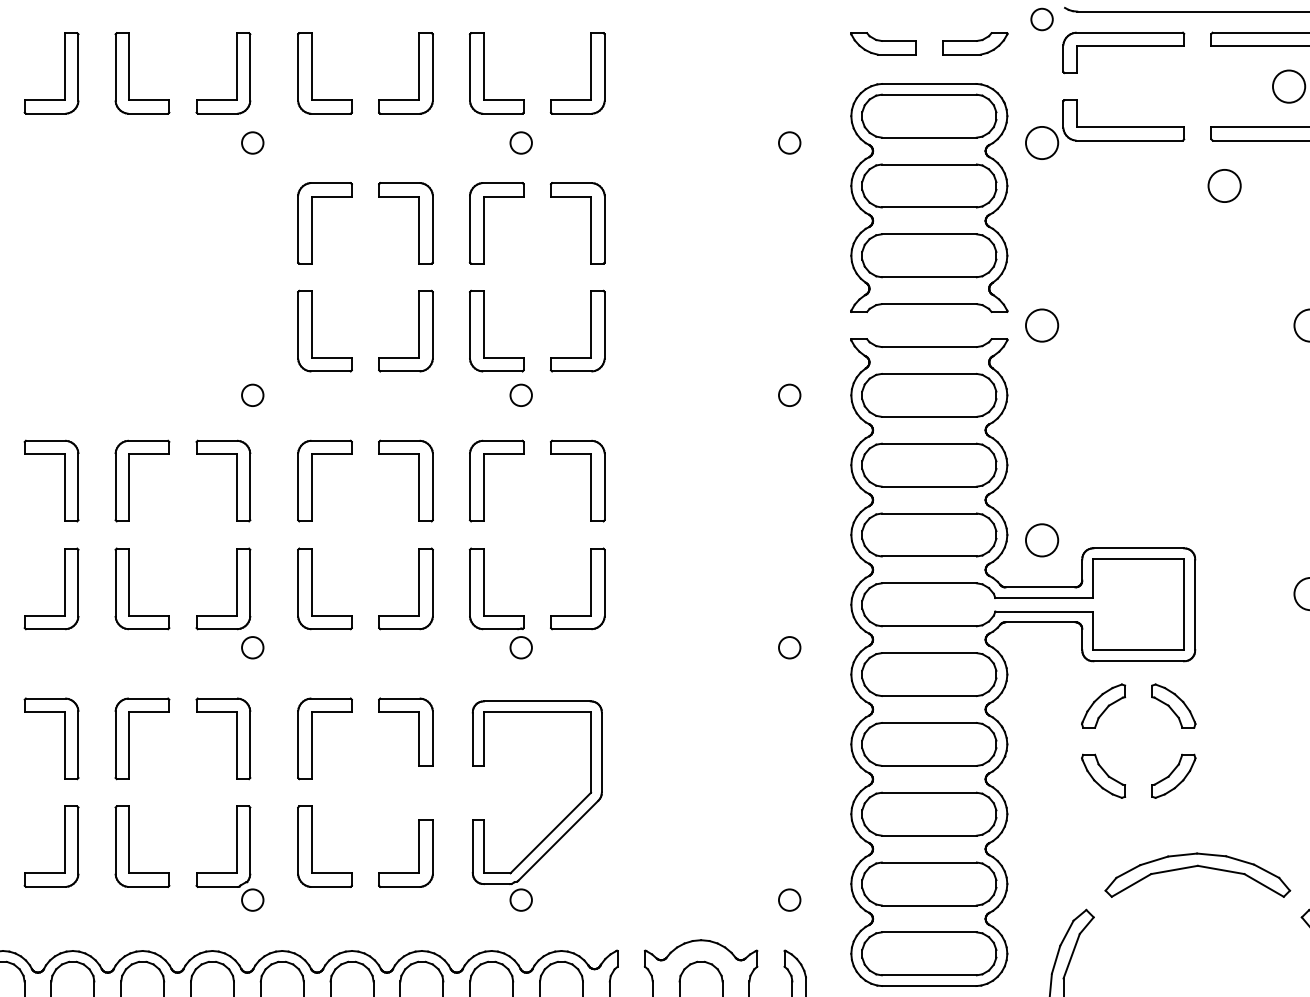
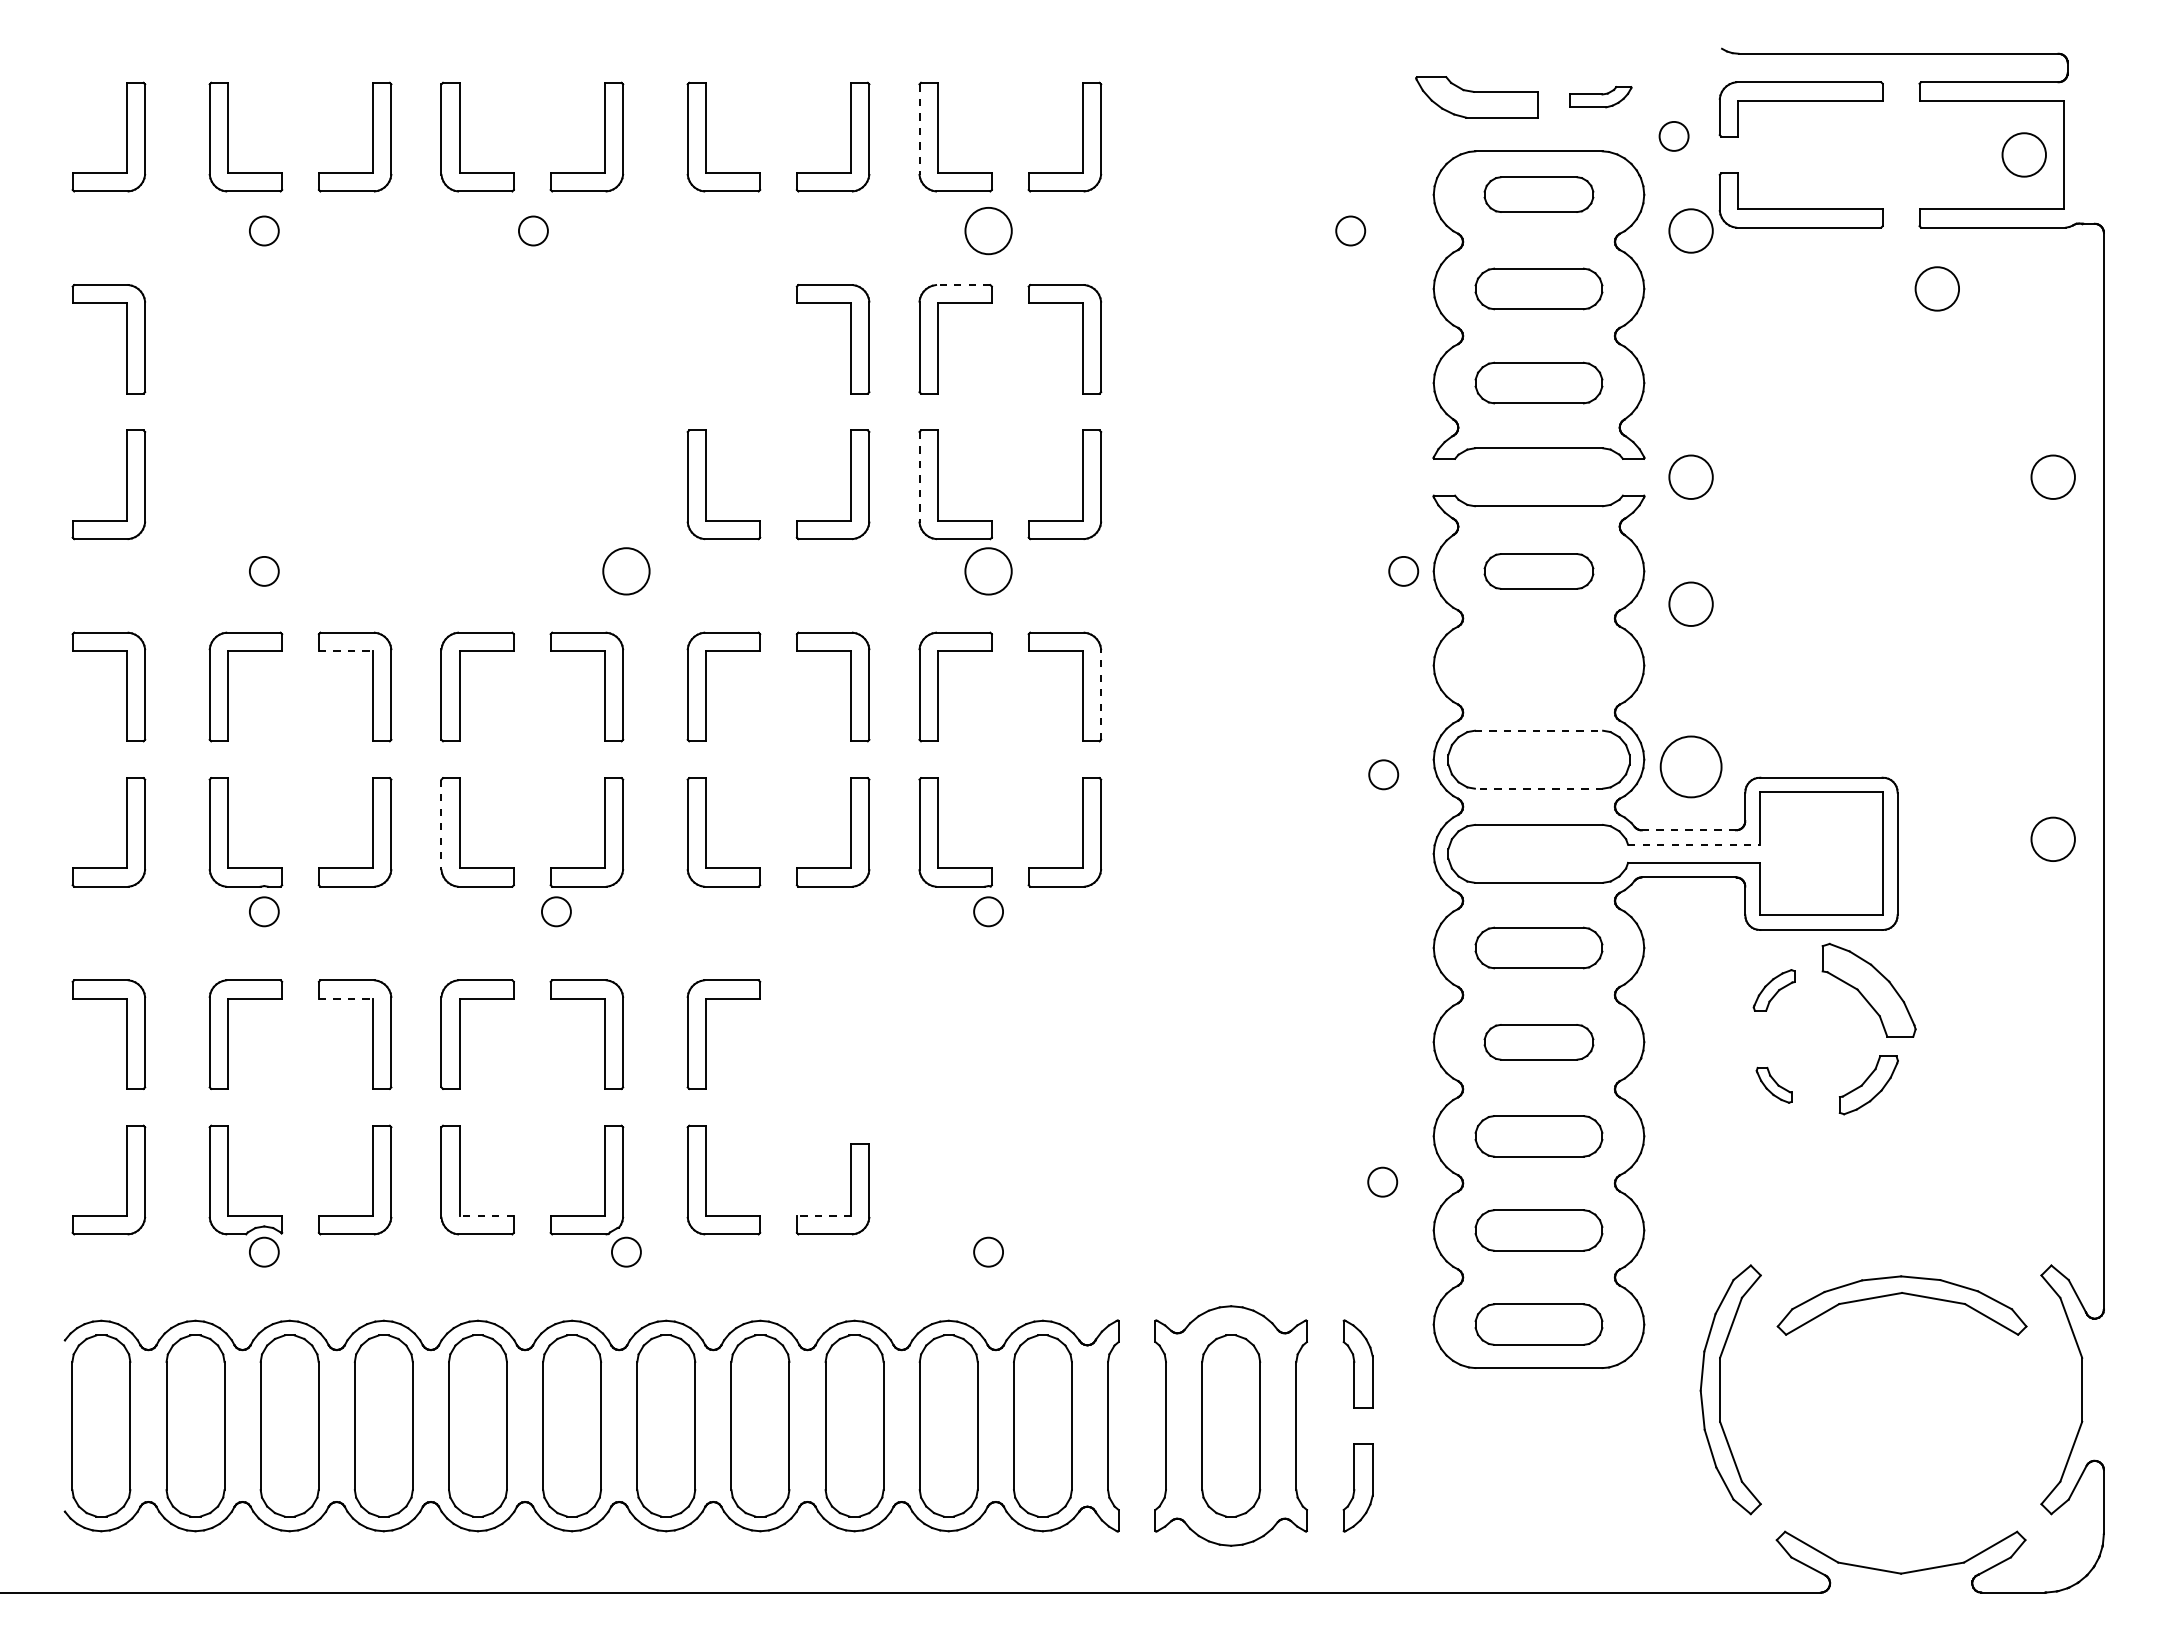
circle: (1041, 19) -> (1673, 136), moved
part: (882, 43) -> (1476, 96), size x1.4
part: (974, 43) -> (1600, 96), size x0.7
line: (470, 68) -> (919, 130), solid -> dashed
part: (928, 115) -> (1538, 194), size x0.6
circle: (252, 142) -> (533, 230), moved
circle: (521, 142) -> (988, 230), size x1.6
line: (501, 183) -> (962, 285), solid -> dashed
part: (928, 185) -> (1538, 288), size x0.7
part: (312, 223) -> (706, 339), removed
part: (928, 255) -> (1538, 382), size x0.7
line: (470, 325) -> (919, 477), solid -> dashed
circle: (521, 394) -> (988, 570), size x1.6
circle: (252, 395) -> (626, 571), size x1.6
circle: (789, 395) -> (1403, 571), moved
part: (928, 395) -> (1538, 571), size x0.6
circle: (1041, 419) -> (1690, 603), added
line: (45, 454) -> (346, 651), solid -> dashed
part: (928, 465) -> (1538, 665), removed
line: (604, 486) -> (1101, 694), solid -> dashed
line: (929, 513) -> (1539, 730), solid -> dashed
circle: (1041, 540) -> (1690, 766), size x1.4
line: (928, 556) -> (1538, 788), solid -> dashed
line: (115, 583) -> (441, 825), solid -> dashed
line: (1040, 587) -> (1688, 830), solid -> dashed
line: (1044, 597) -> (1694, 844), solid -> dashed
circle: (252, 647) -> (556, 911), moved
circle: (789, 647) -> (1383, 774), moved
part: (928, 674) -> (1538, 947), size x0.7
part: (1103, 706) -> (1774, 990), size x0.7
part: (1173, 706) -> (1868, 990), size x1.6
line: (45, 712) -> (346, 998), solid -> dashed
part: (418, 732) -> (850, 1025), removed
part: (928, 744) -> (1538, 1042), size x0.6
part: (1103, 776) -> (1774, 1085), size x0.6
part: (928, 814) -> (1538, 1136), size x0.7
part: (564, 818) -> (1046, 1142), removed
part: (1196, 866) -> (1900, 1294), moved
line: (148, 872) -> (486, 1215), solid -> dashed
line: (398, 872) -> (823, 1215), solid -> dashed
part: (928, 884) -> (1538, 1230), size x0.7
circle: (789, 899) -> (1382, 1181), moved
part: (928, 953) -> (1538, 1324), size x0.7

